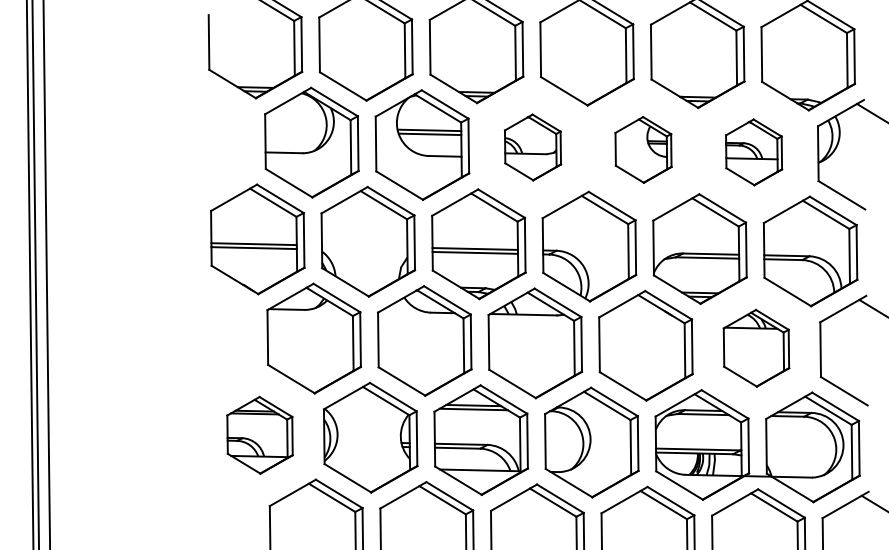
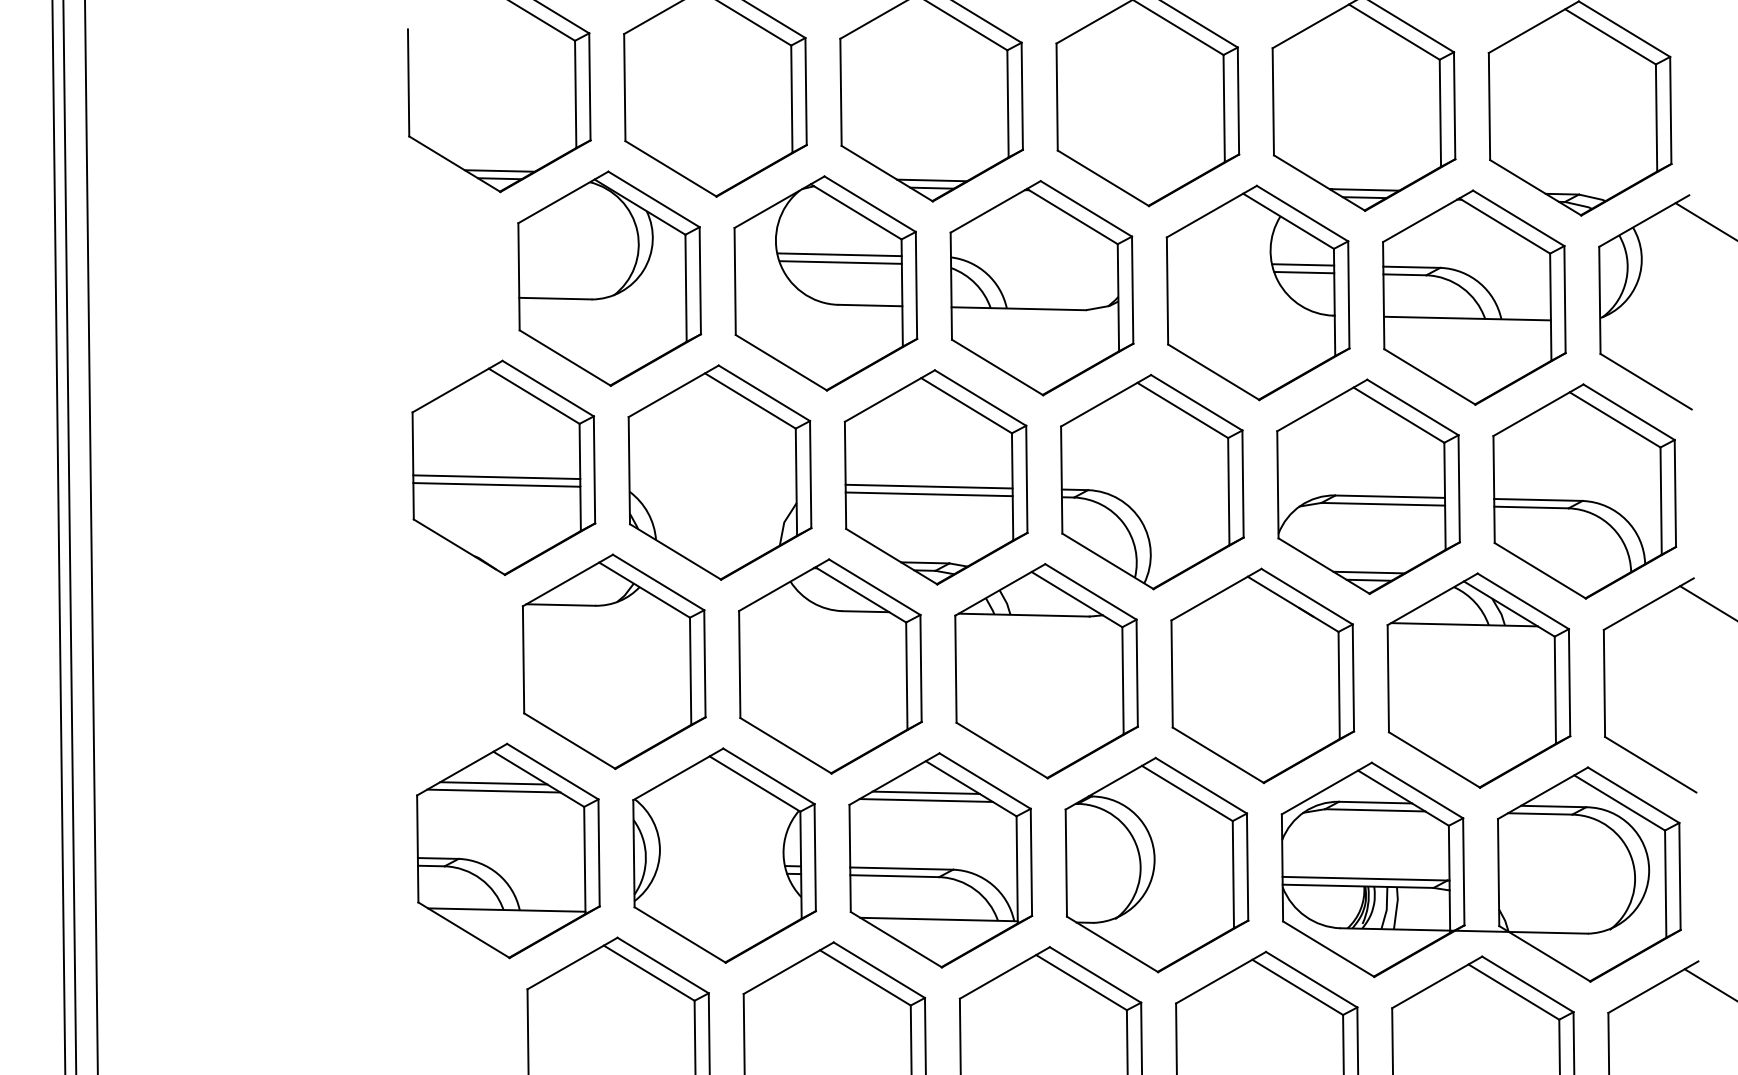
part: (532, 147) -> (1041, 288), size x1.67
part: (643, 149) -> (1258, 292), size x1.67
part: (753, 152) -> (1473, 297), size x1.67
part: (756, 348) -> (1479, 681), size x1.43
part: (259, 435) -> (507, 851), size x1.43

